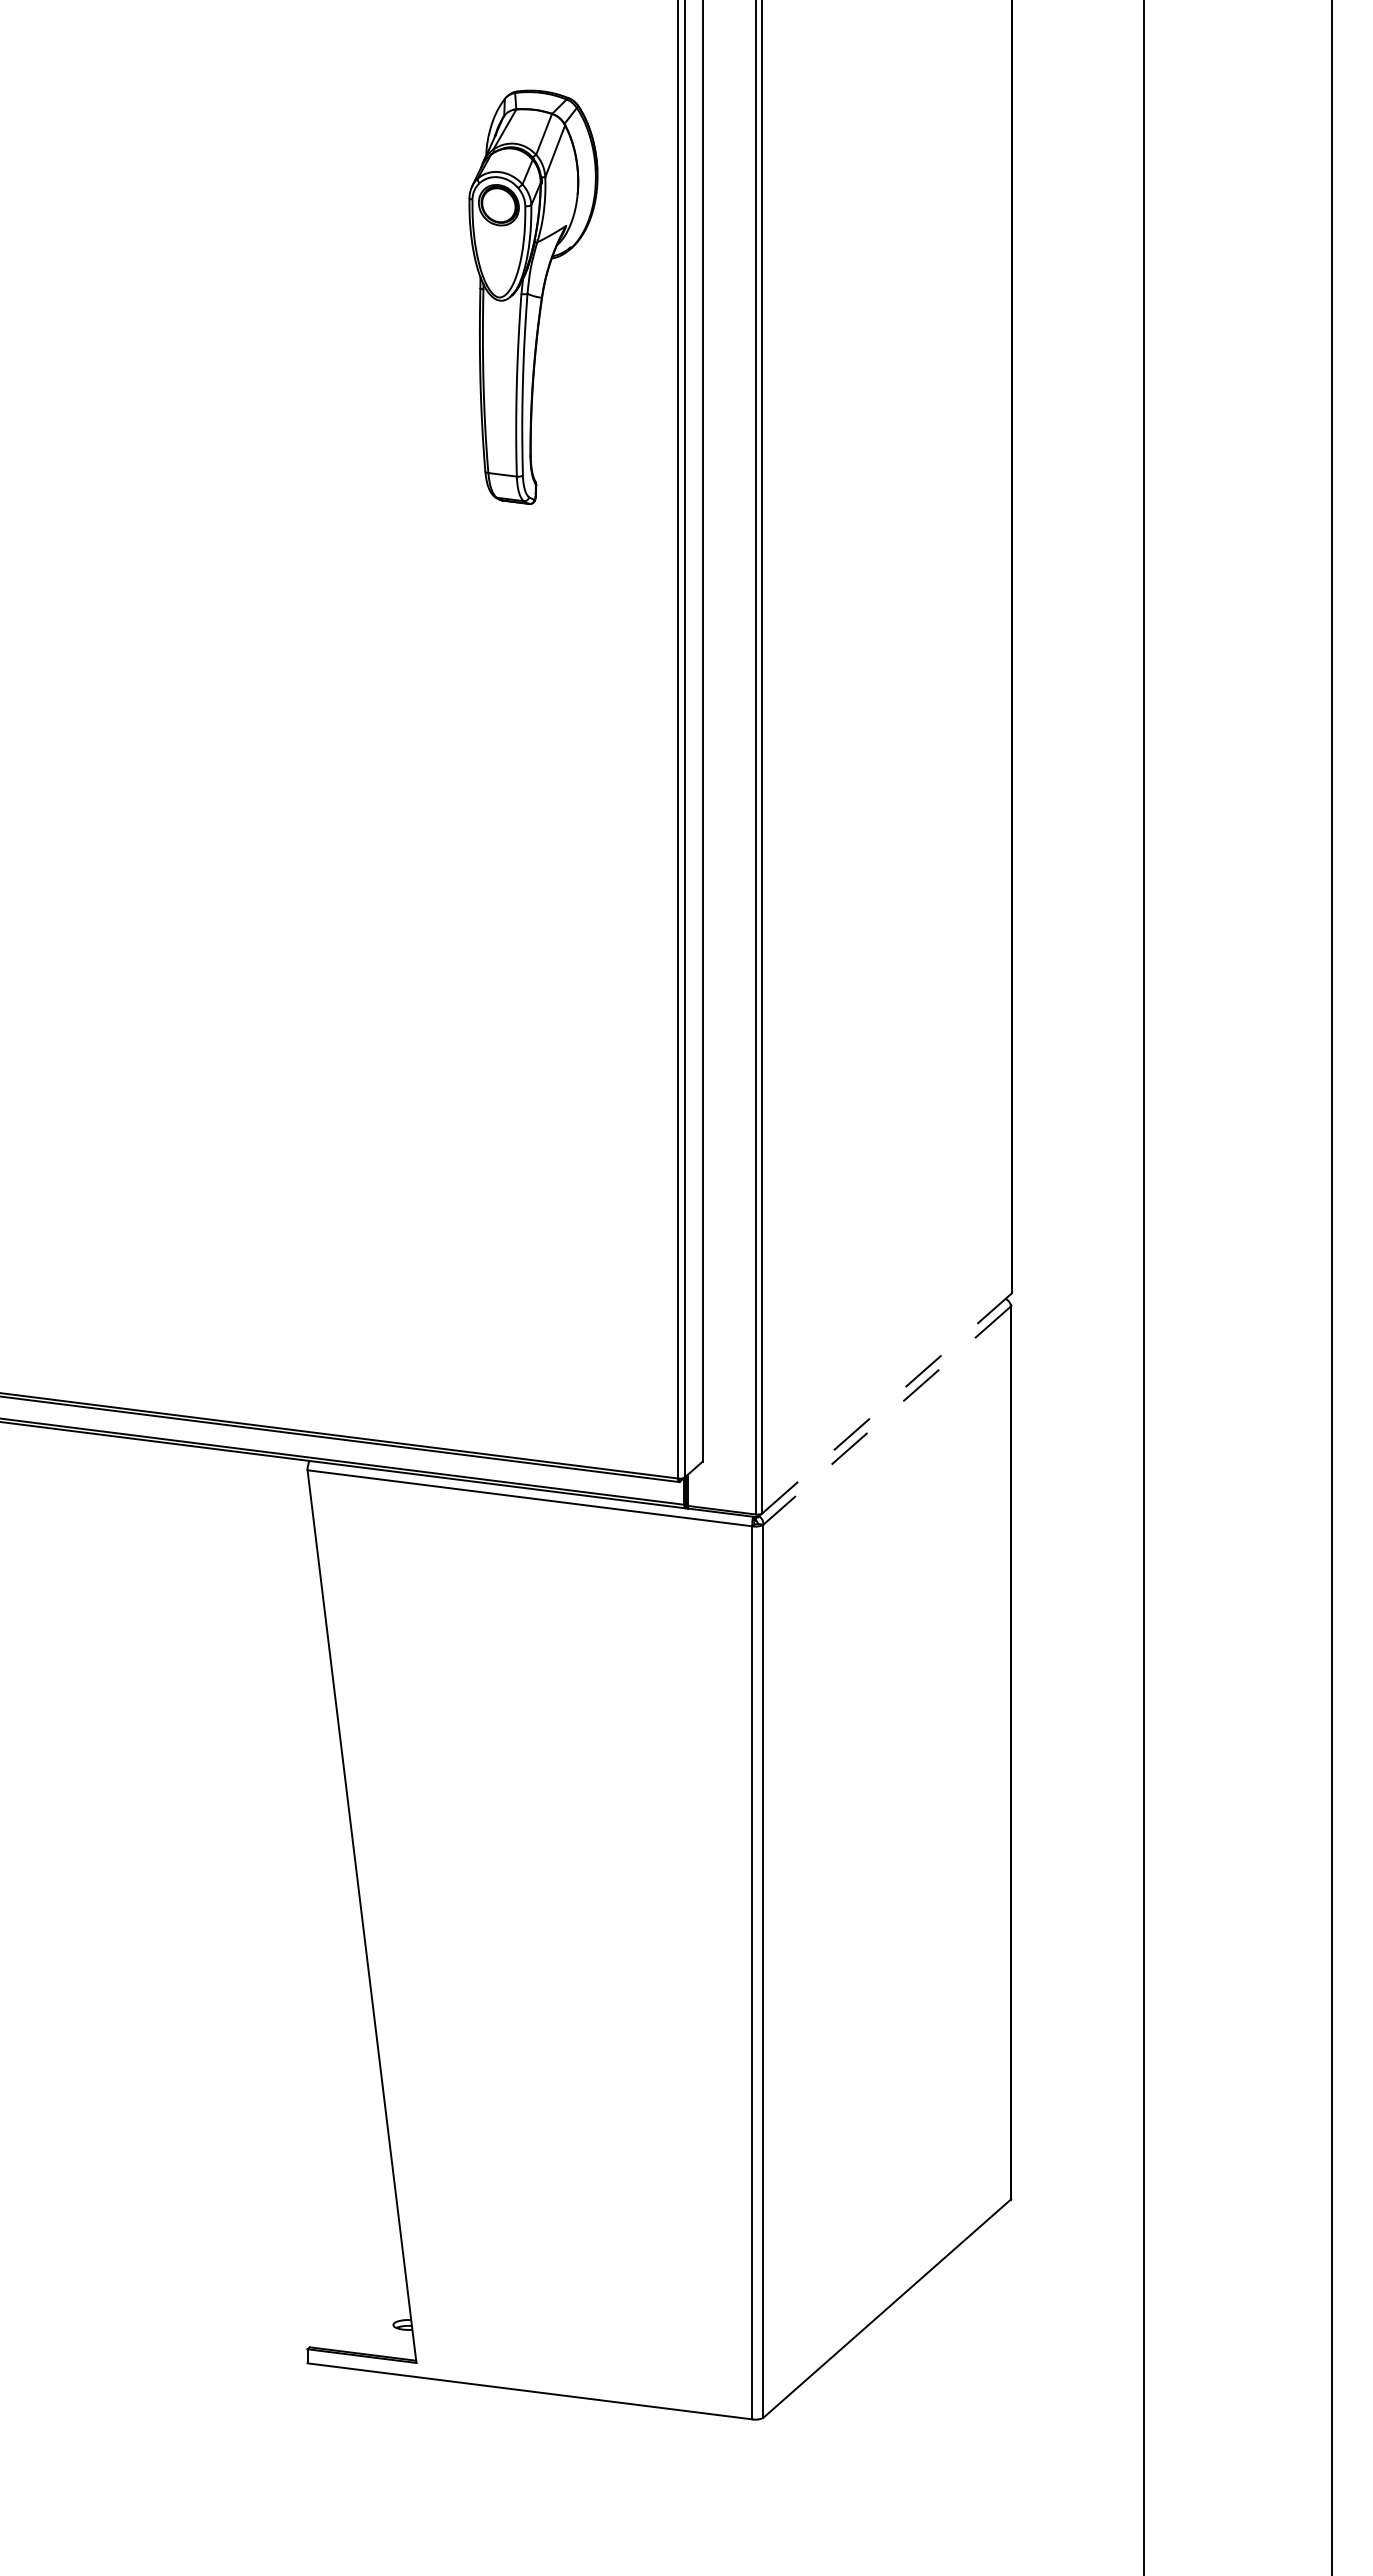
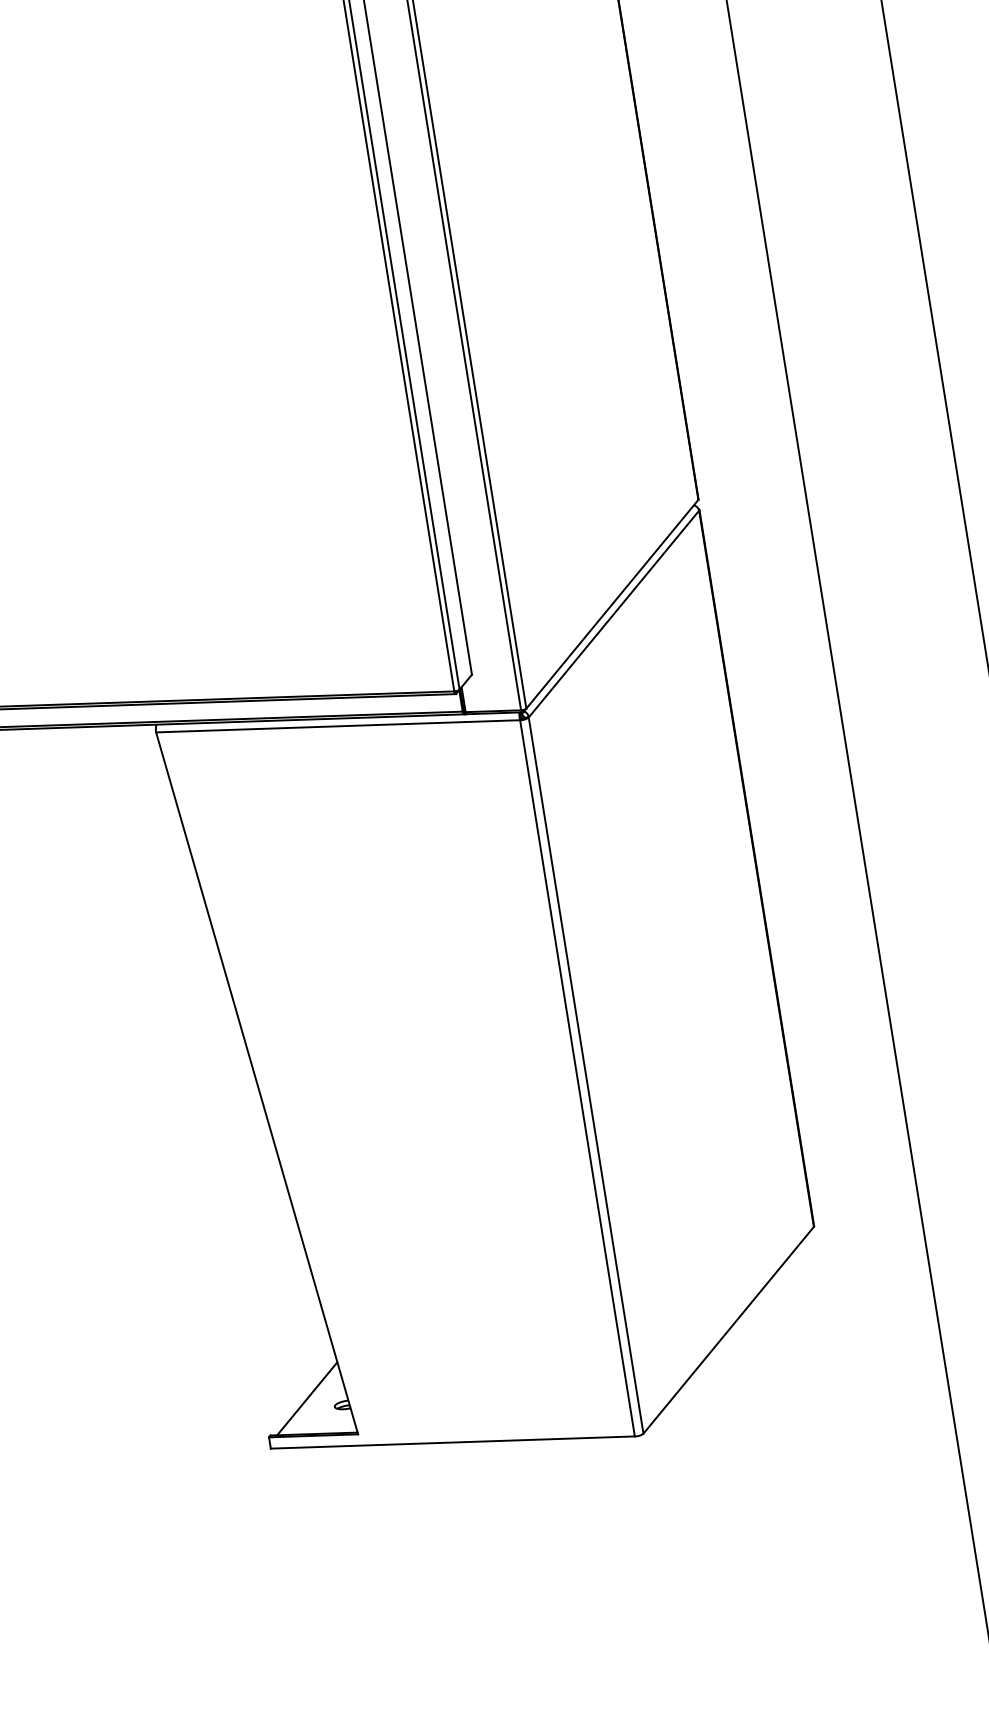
line: (887, 1403) -> (612, 604), dashed -> solid
line: (887, 1415) -> (614, 613), dashed -> solid
line: (361, 2309) -> (307, 1398), added

